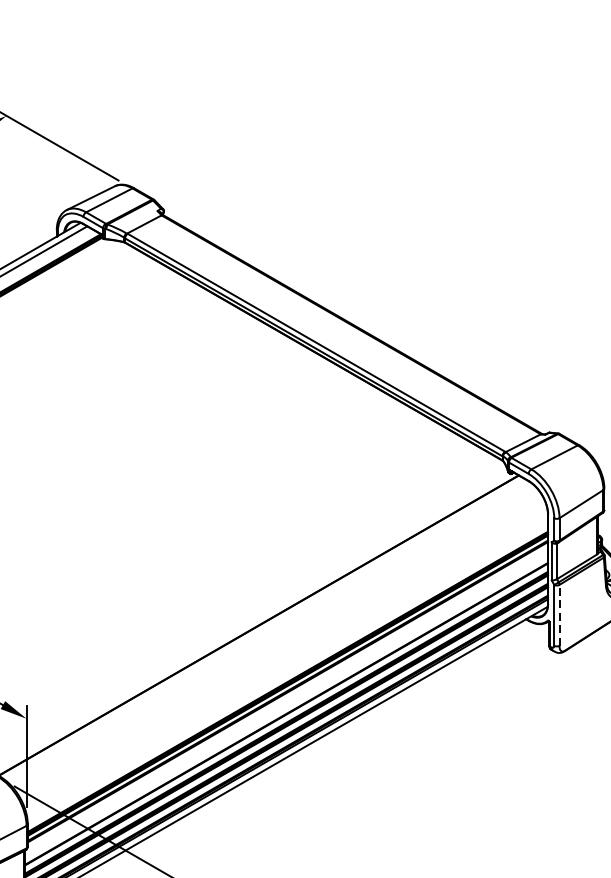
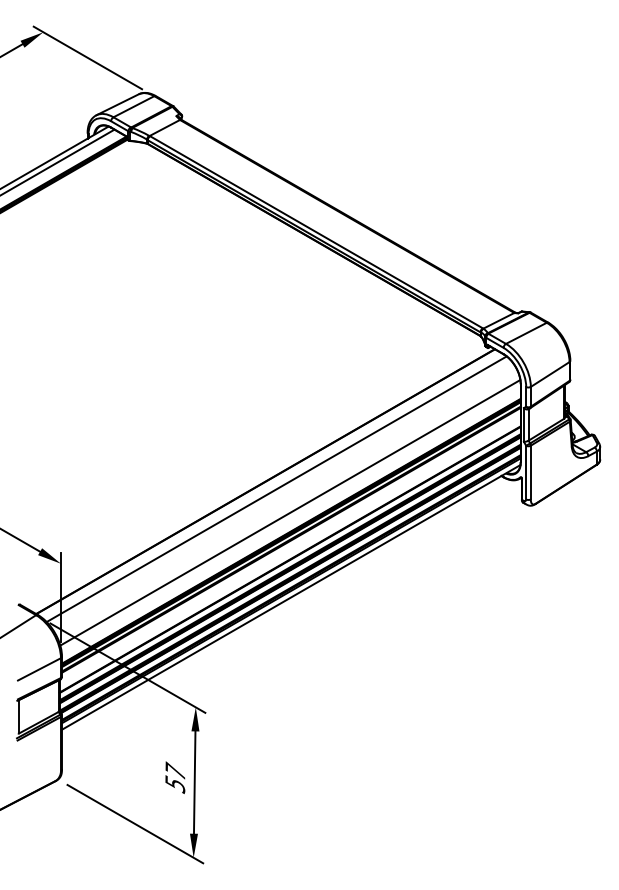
line: (559, 615) -> (530, 472), dashed -> solid
line: (271, 634) -> (276, 489), added
line: (286, 660) -> (290, 512), added

